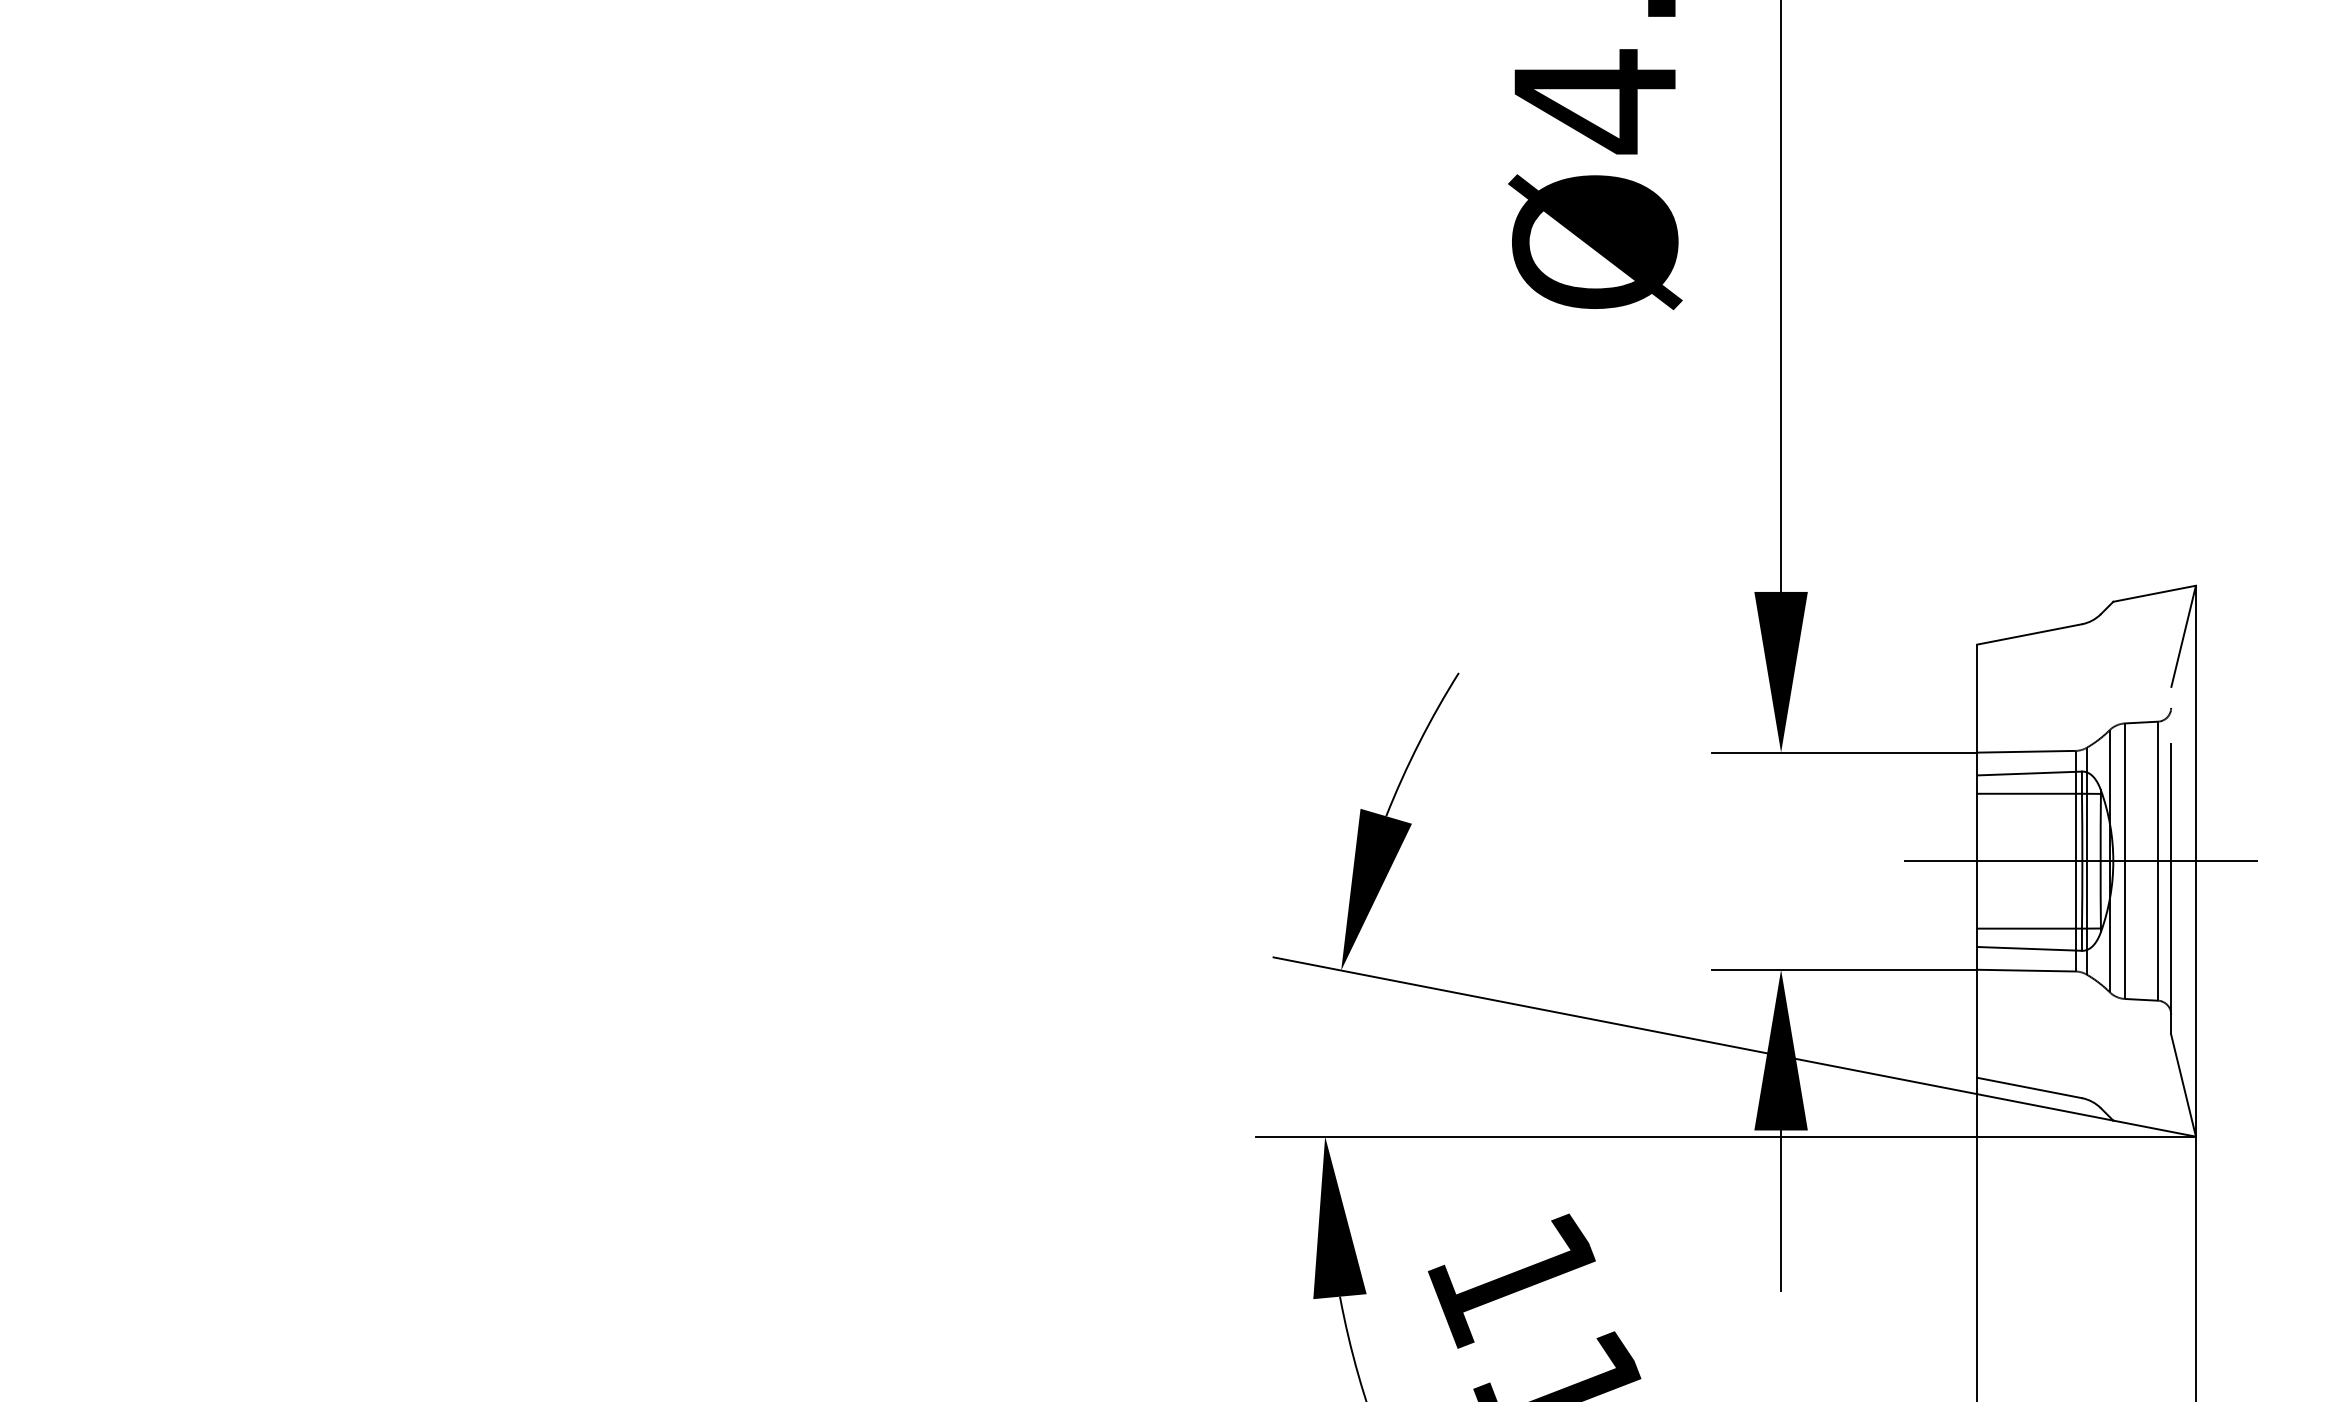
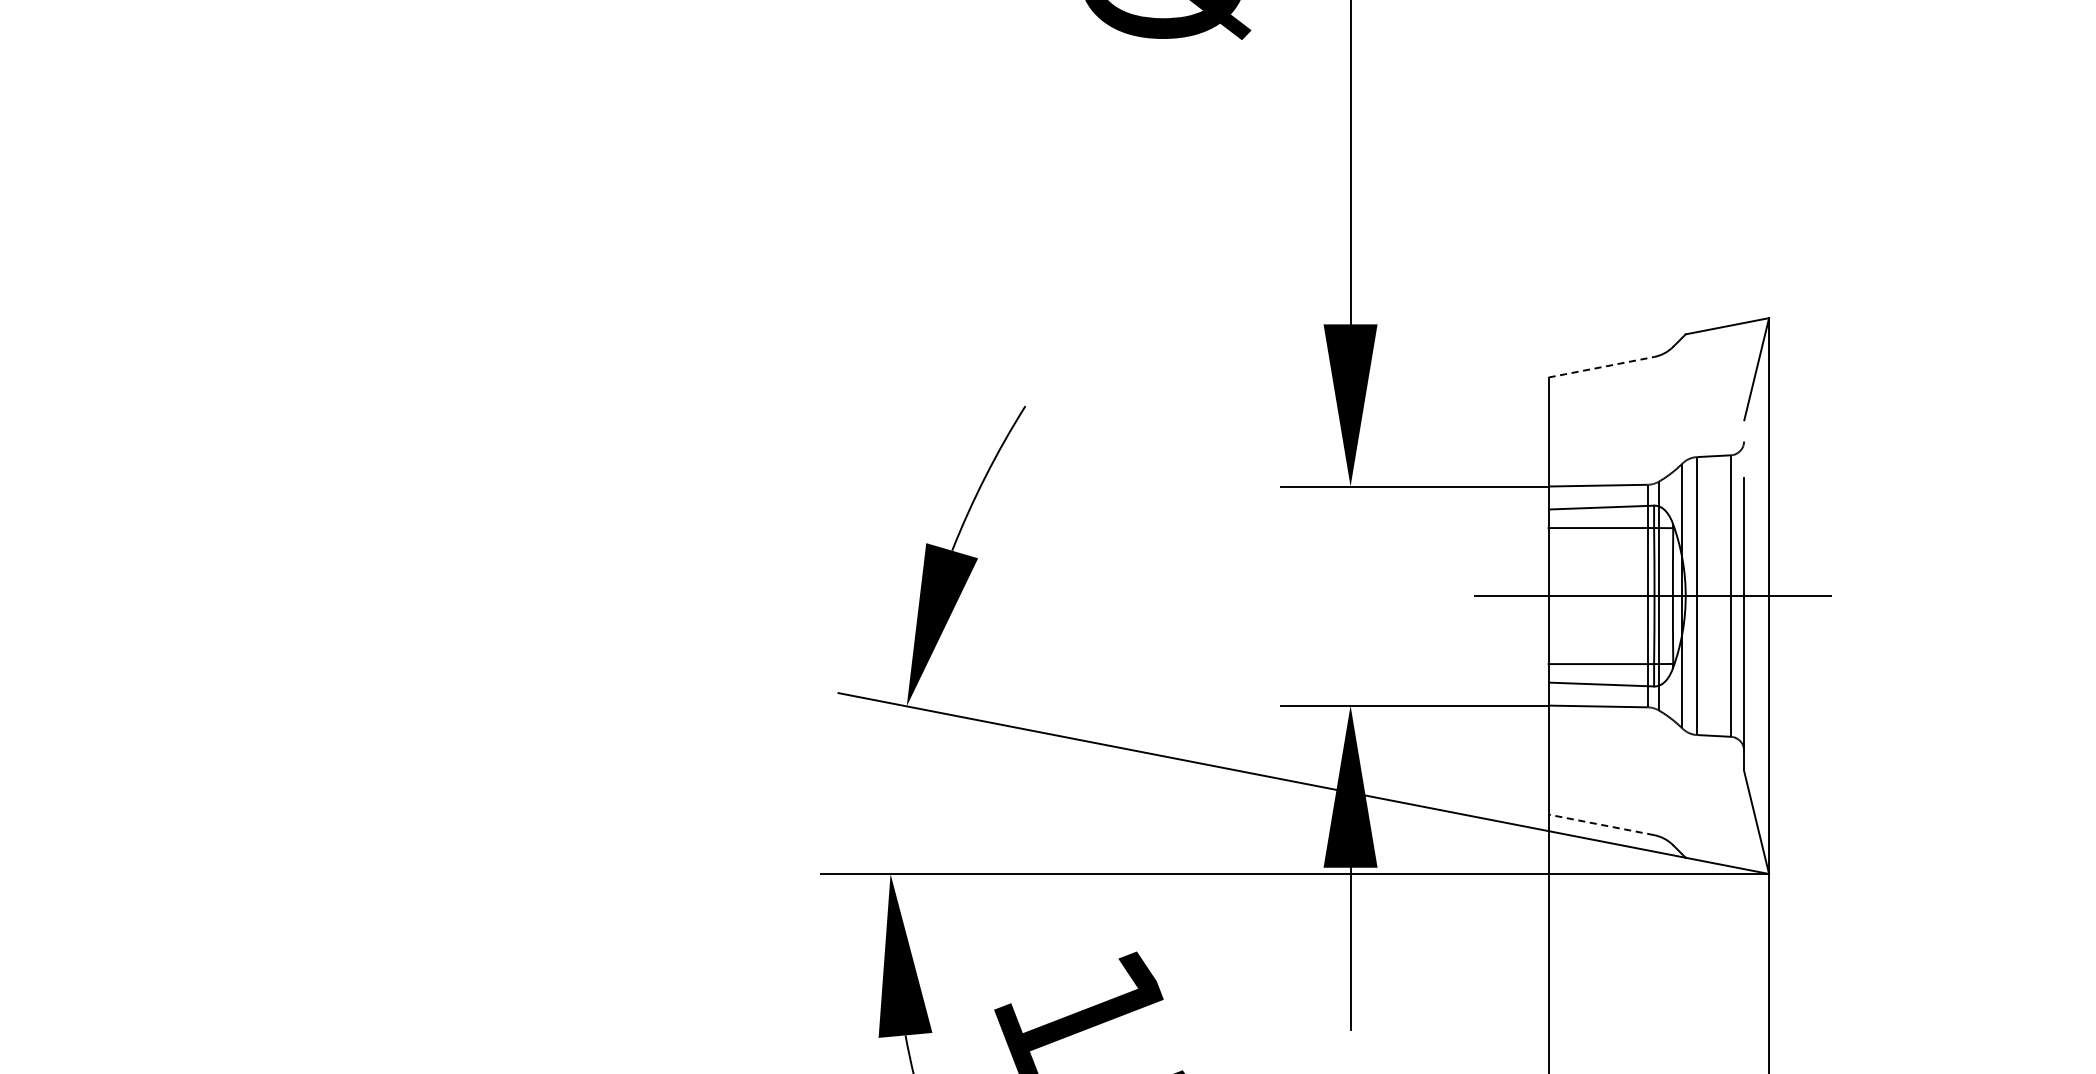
line: (2030, 634) -> (1602, 367), solid -> dashed
line: (2029, 1087) -> (1601, 824), solid -> dashed

